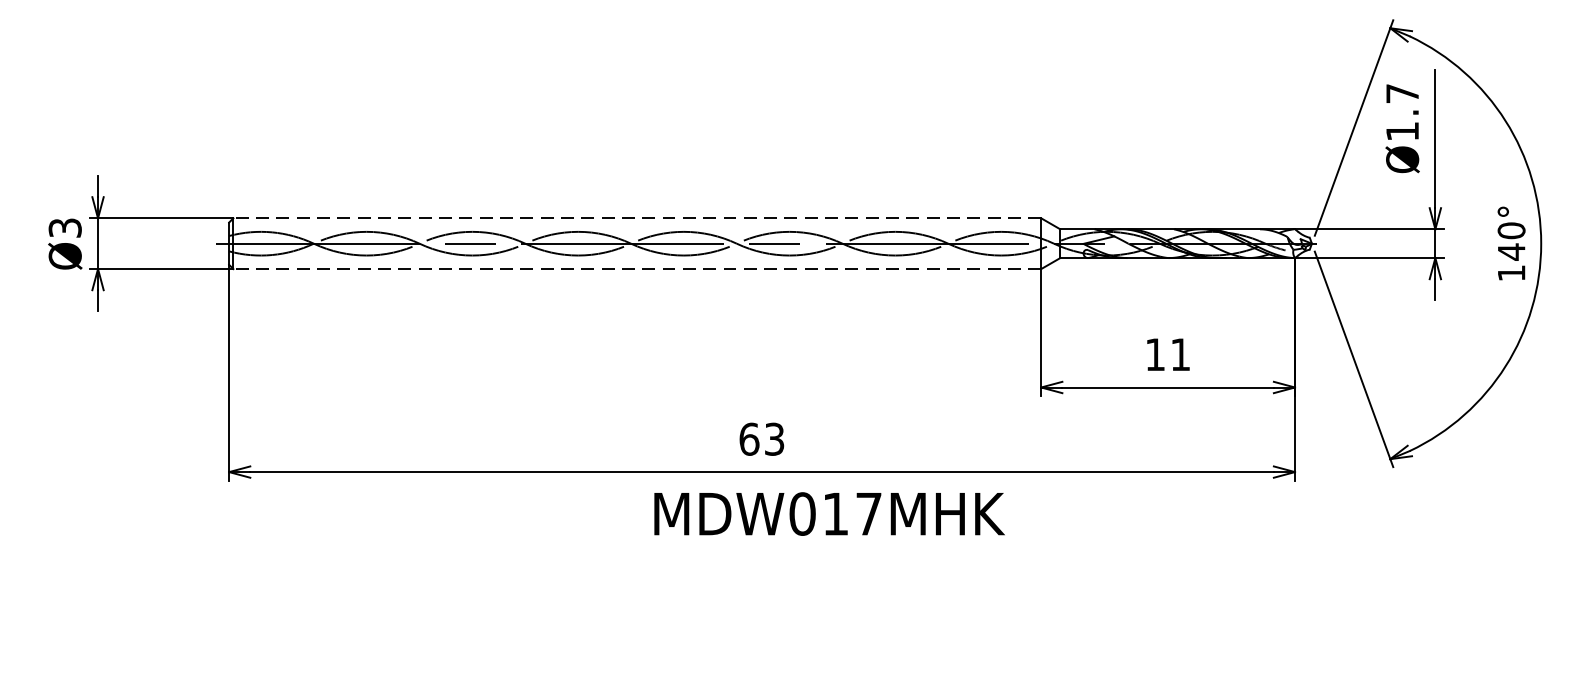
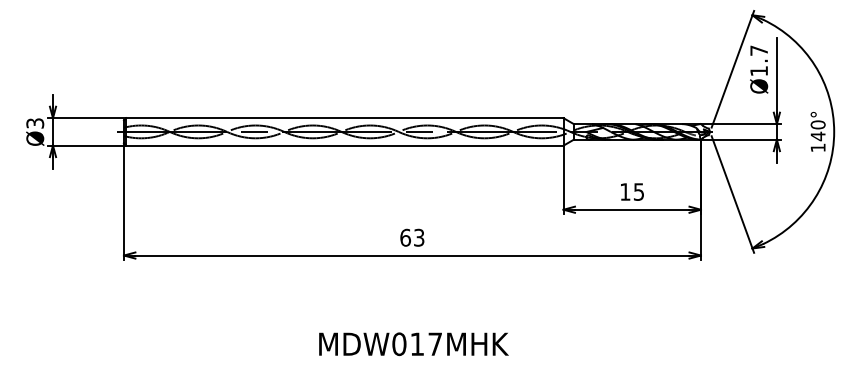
line: (636, 218) -> (344, 118), dashed -> solid
line: (636, 268) -> (344, 145), dashed -> solid
text: (1179, 353) -> (638, 191), 11 -> 15
text: (828, 514) -> (413, 344), moved

